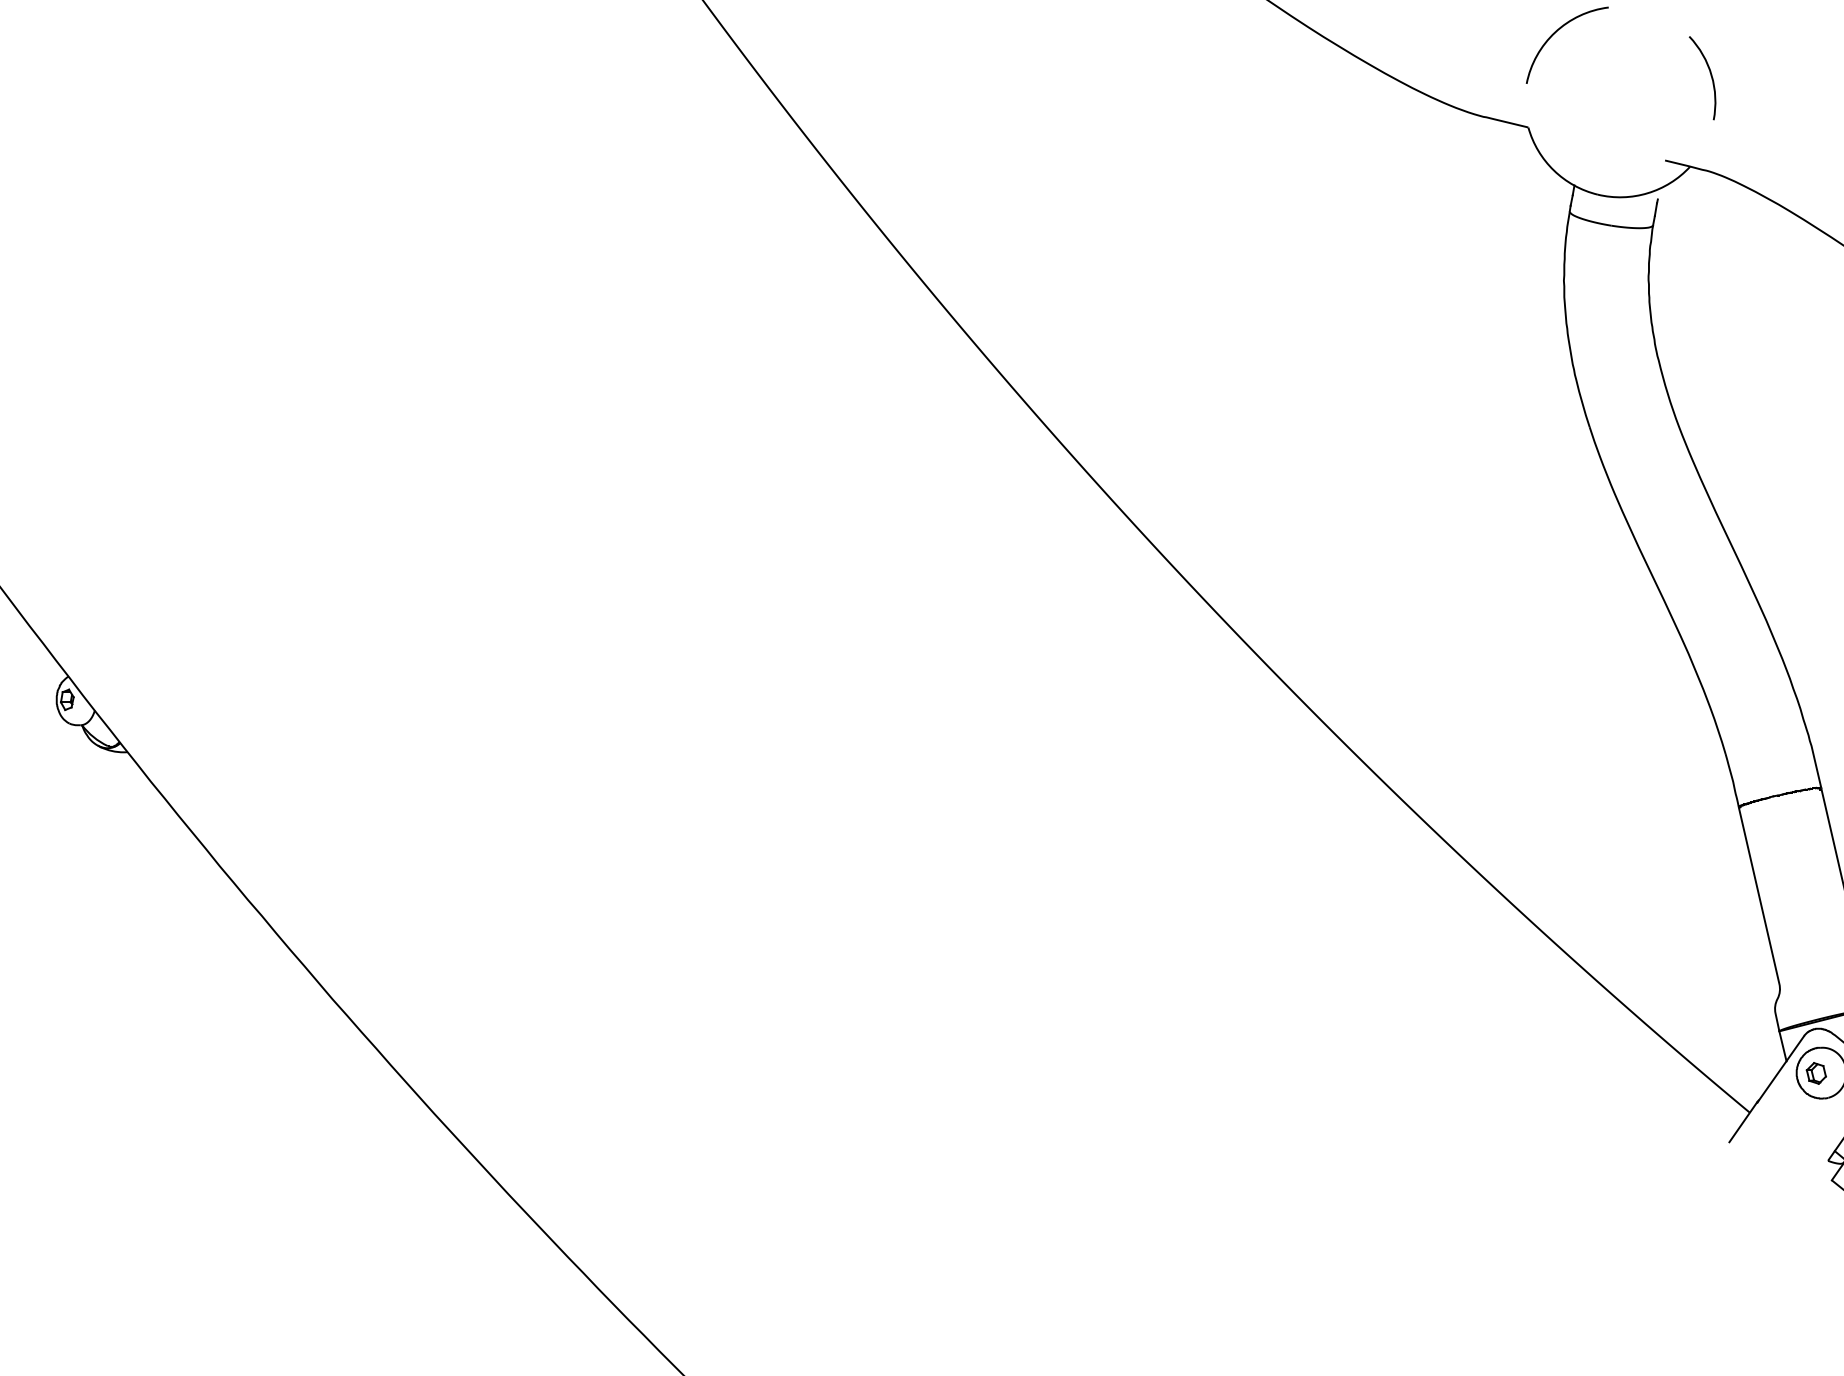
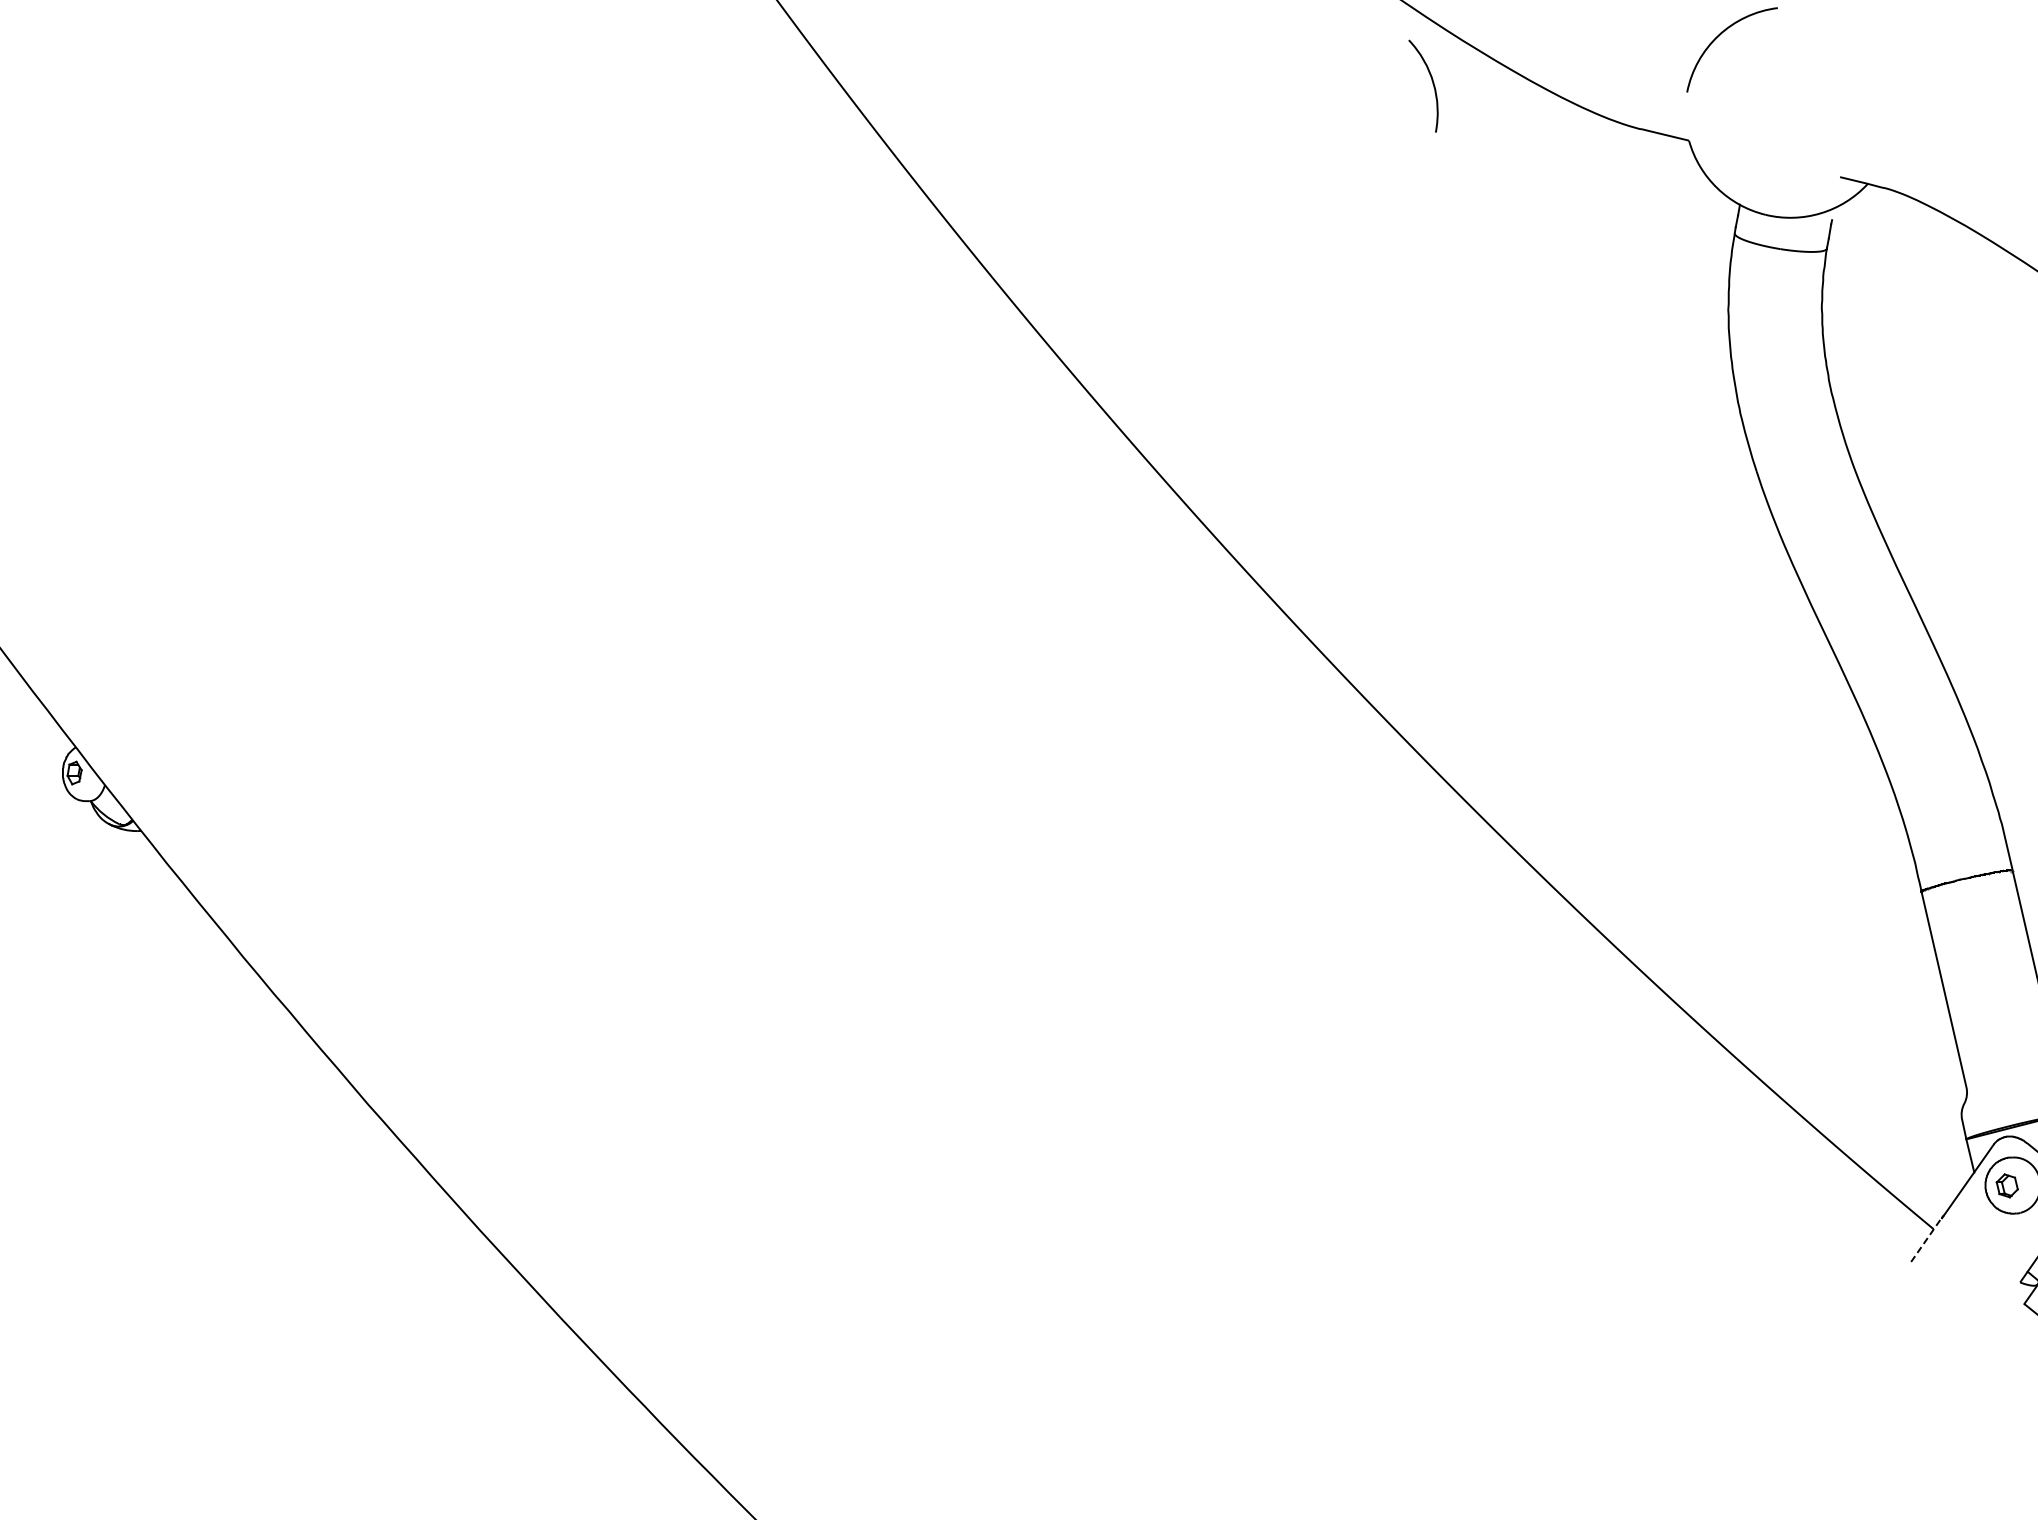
arc: (1710, 76) -> (1432, 84), moved
line: (1743, 1121) -> (1926, 1239), solid -> dashed

